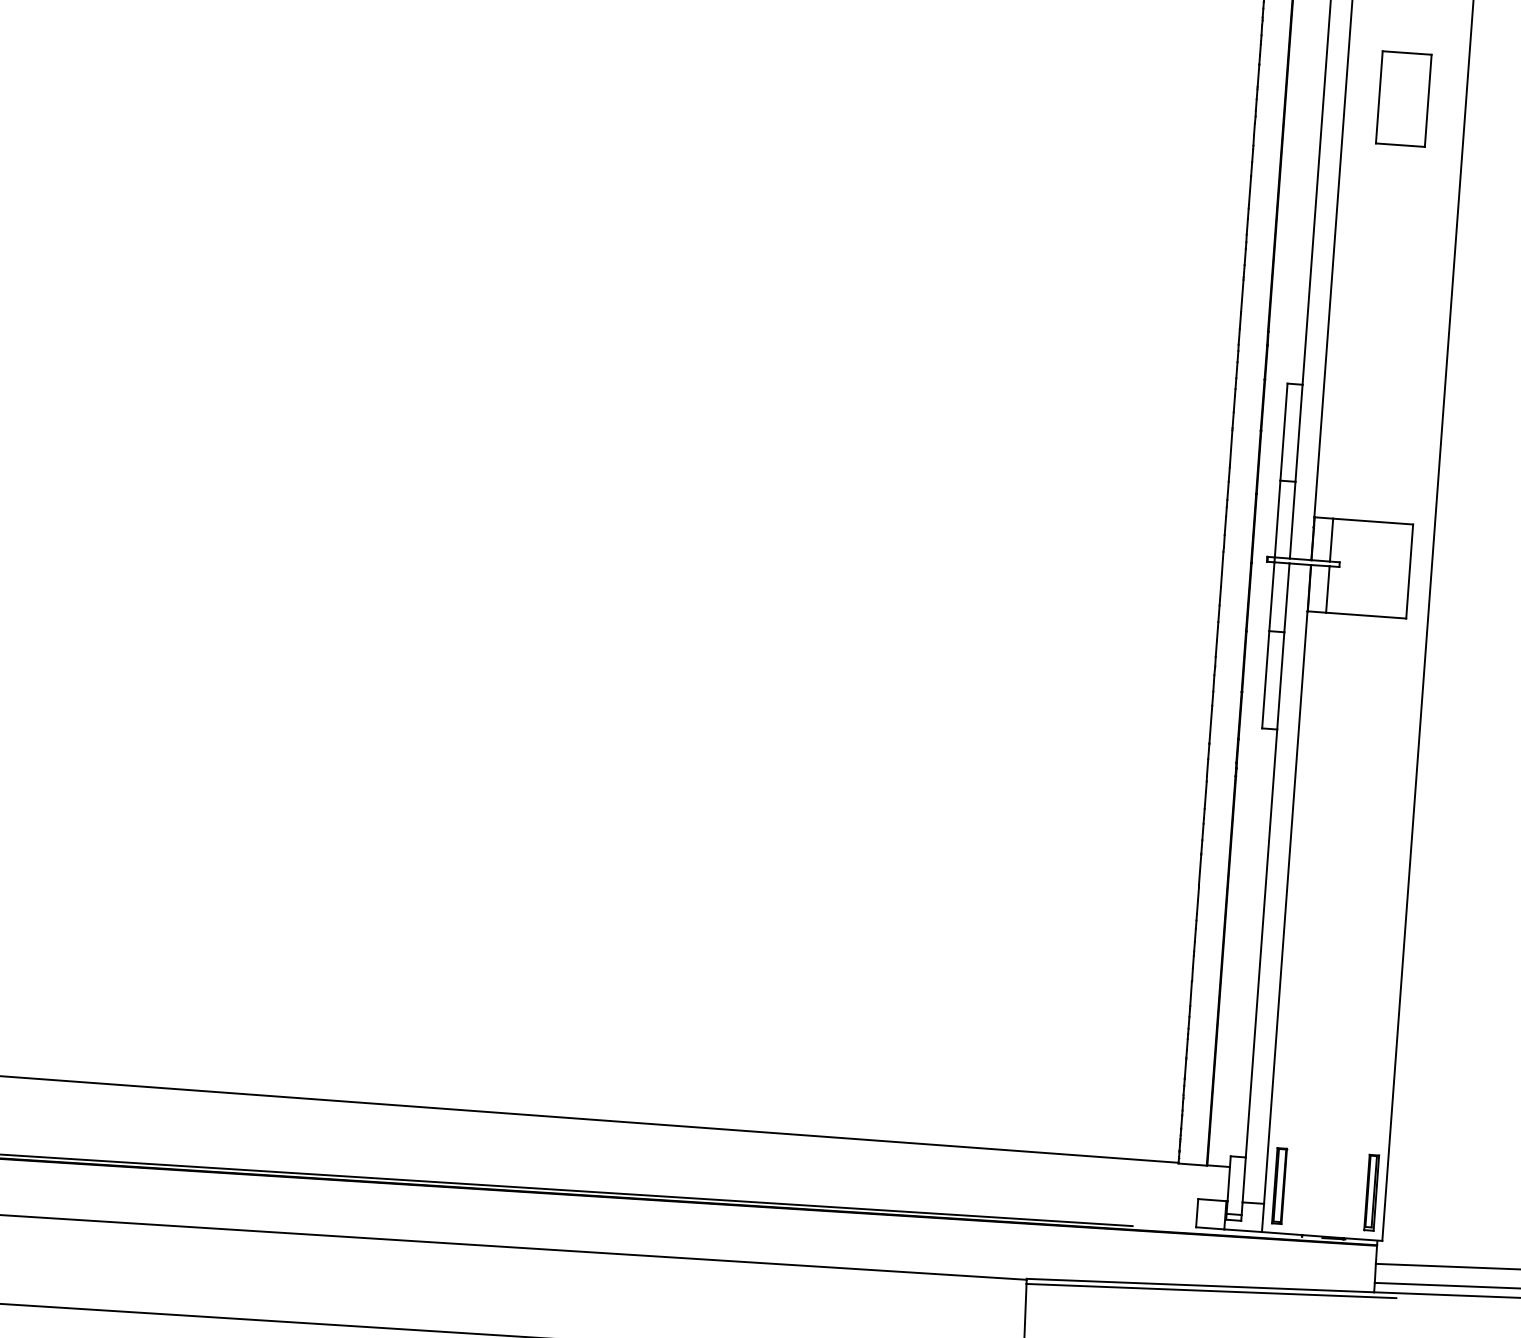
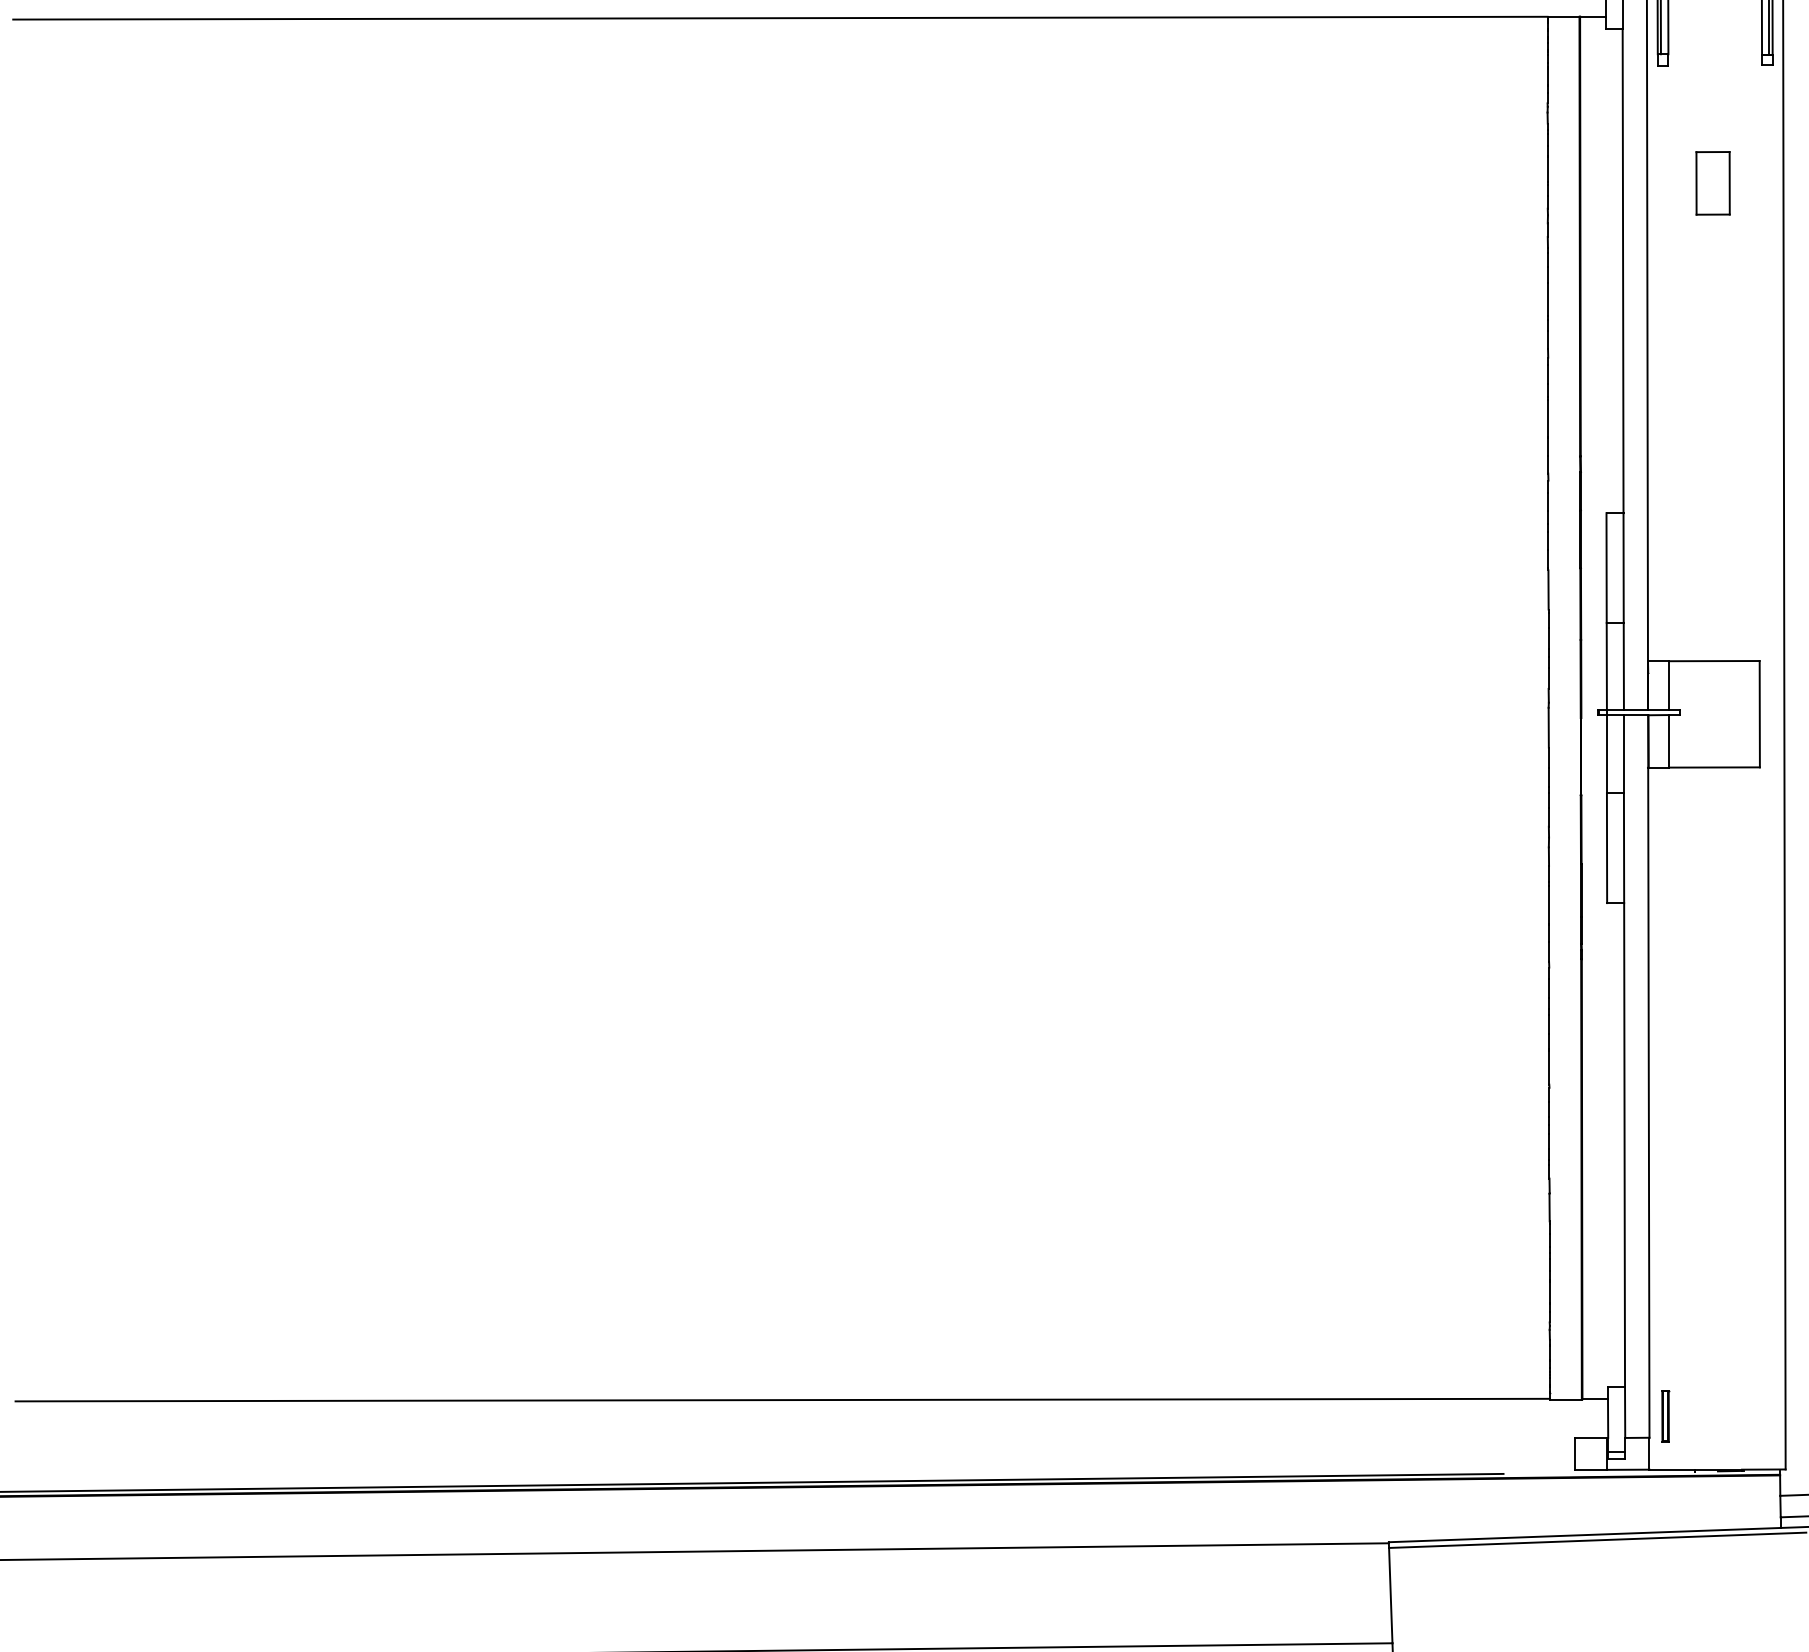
part: (1403, 99) -> (1712, 183), size x0.6
part: (1279, 1186) -> (1665, 1416), size x0.6
part: (1371, 1193) -> (1769, 1416), removed

